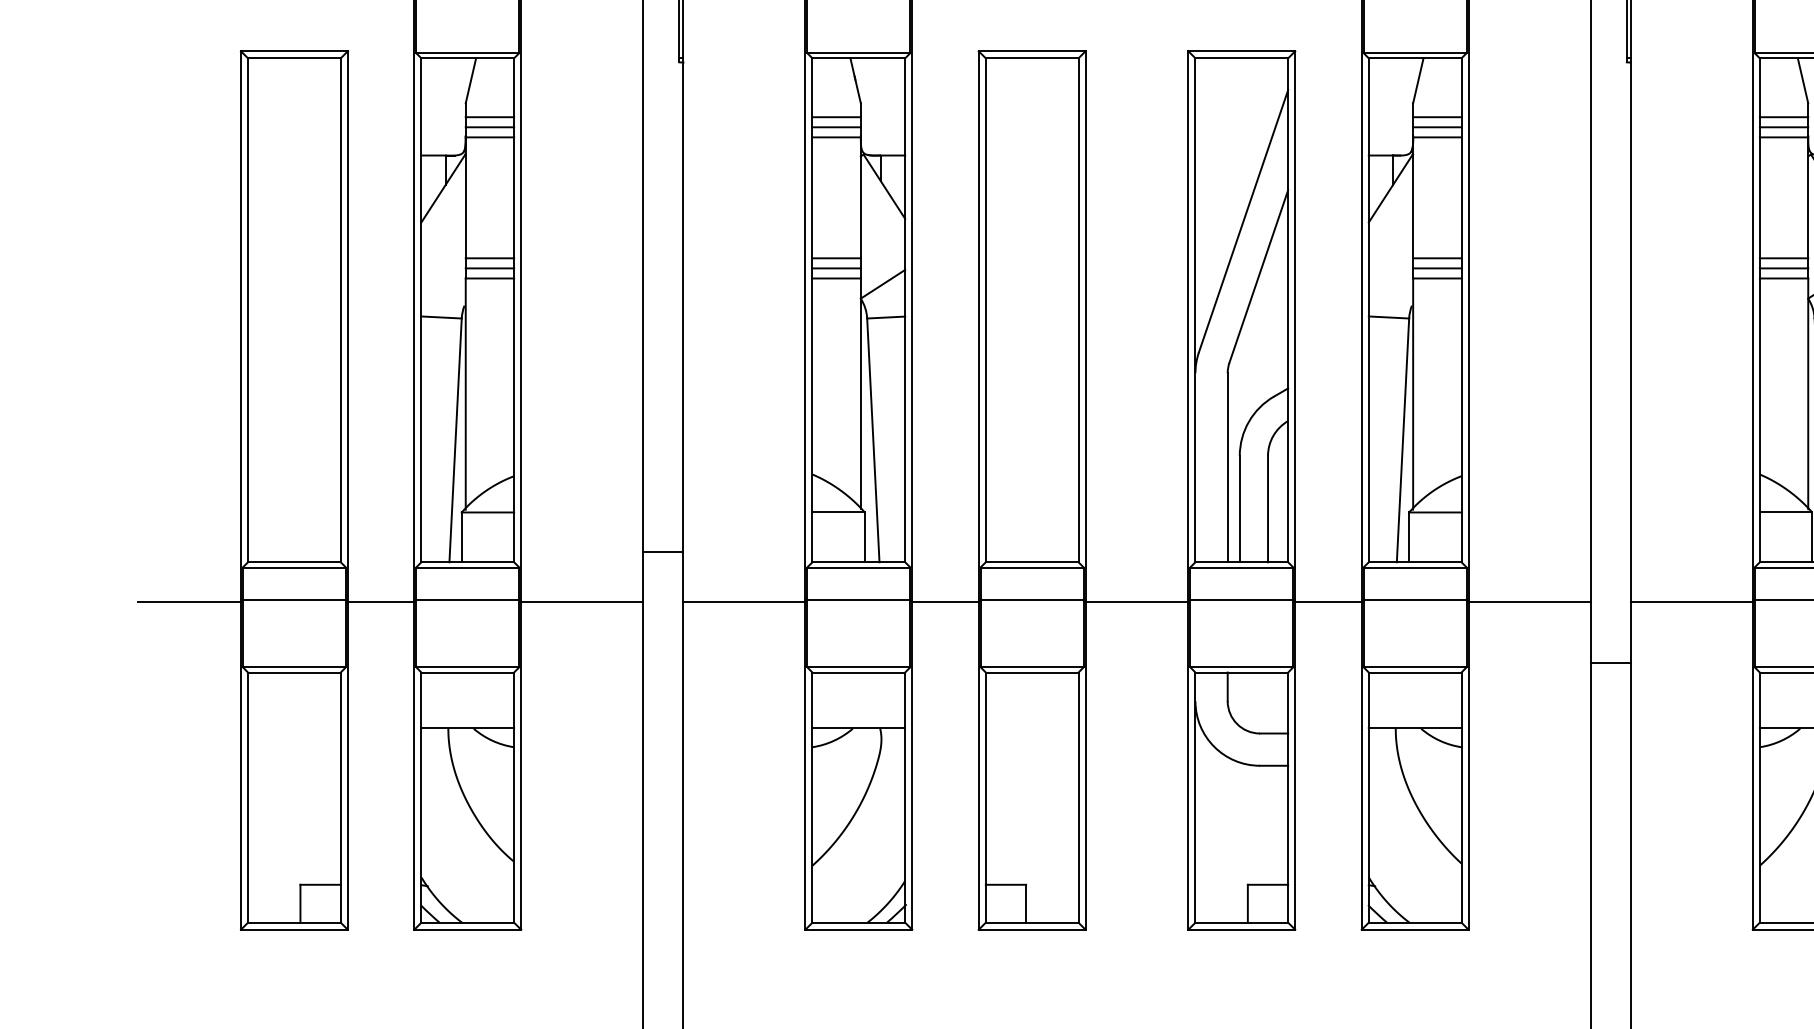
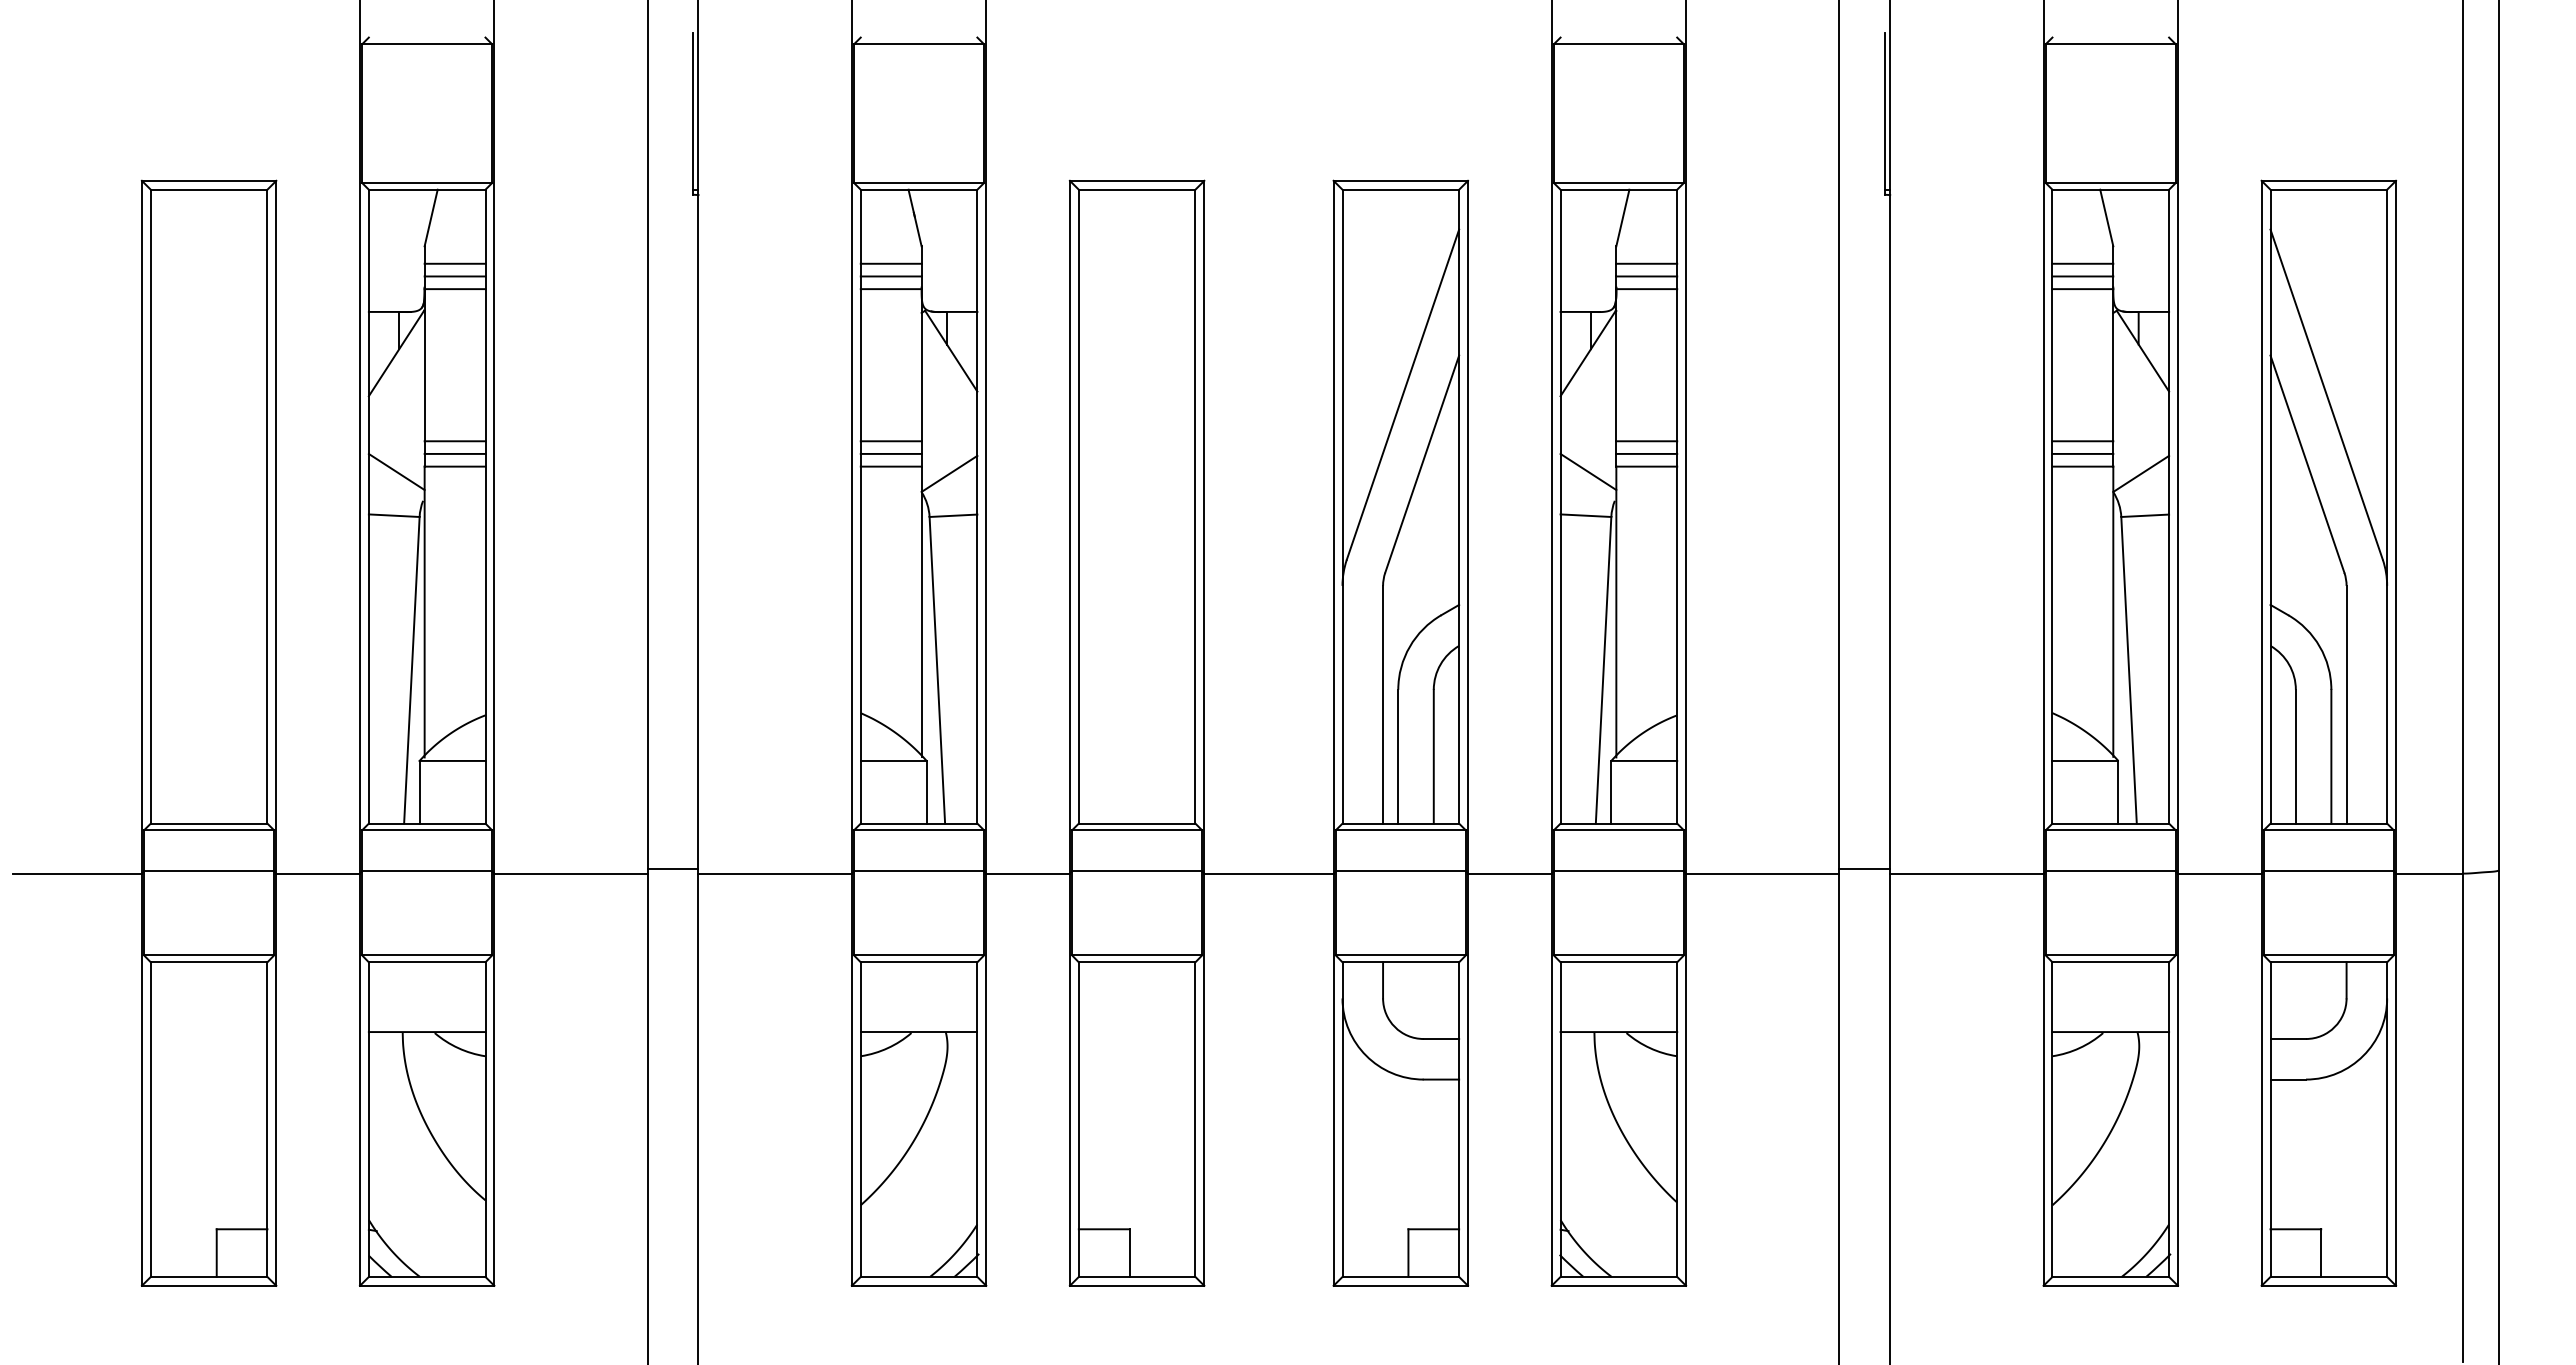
line: (443, 282) -> (396, 471), added
line: (1391, 282) -> (1588, 471), added
line: (662, 551) -> (672, 868), moved
line: (1610, 662) -> (1864, 868), moved

